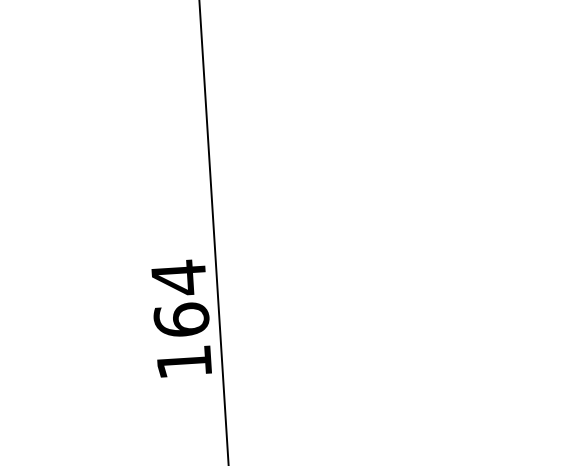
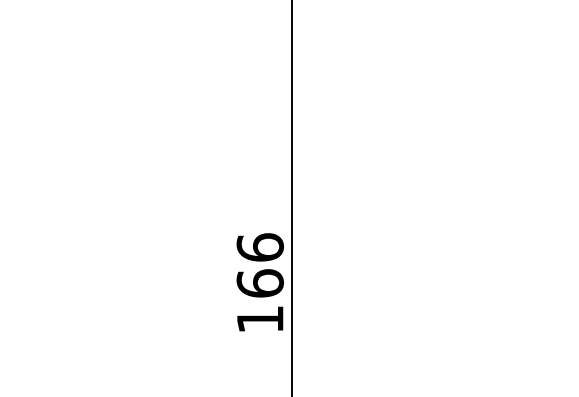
text: (178, 277) -> (259, 247), 164 -> 166

